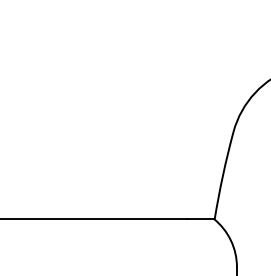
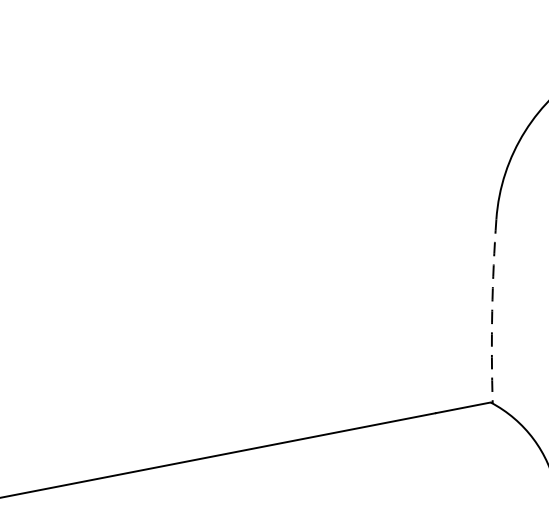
arc: (222, 175) -> (491, 311), solid -> dashed

